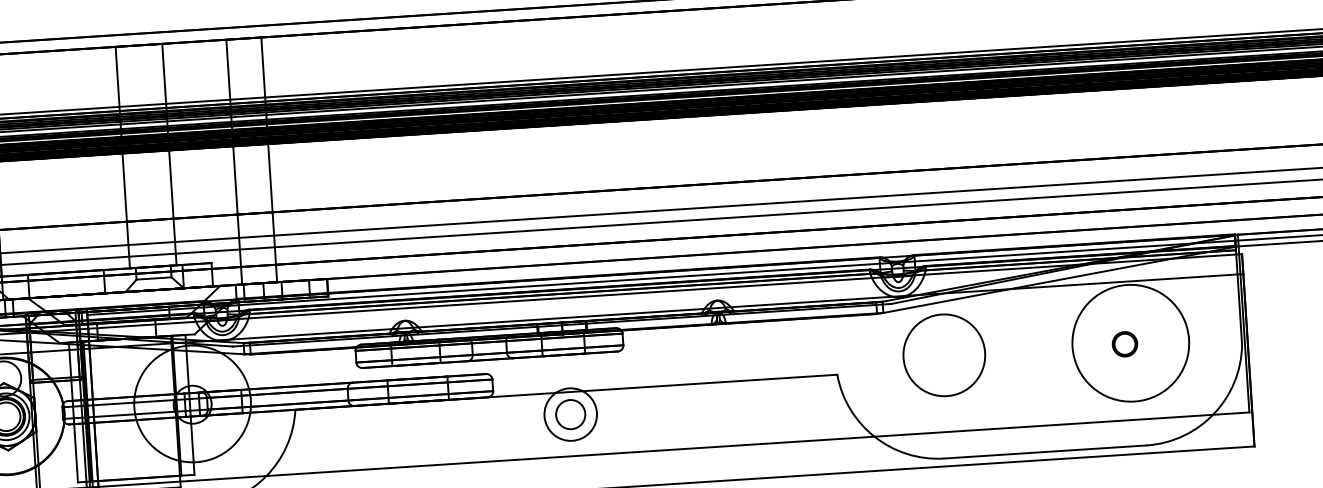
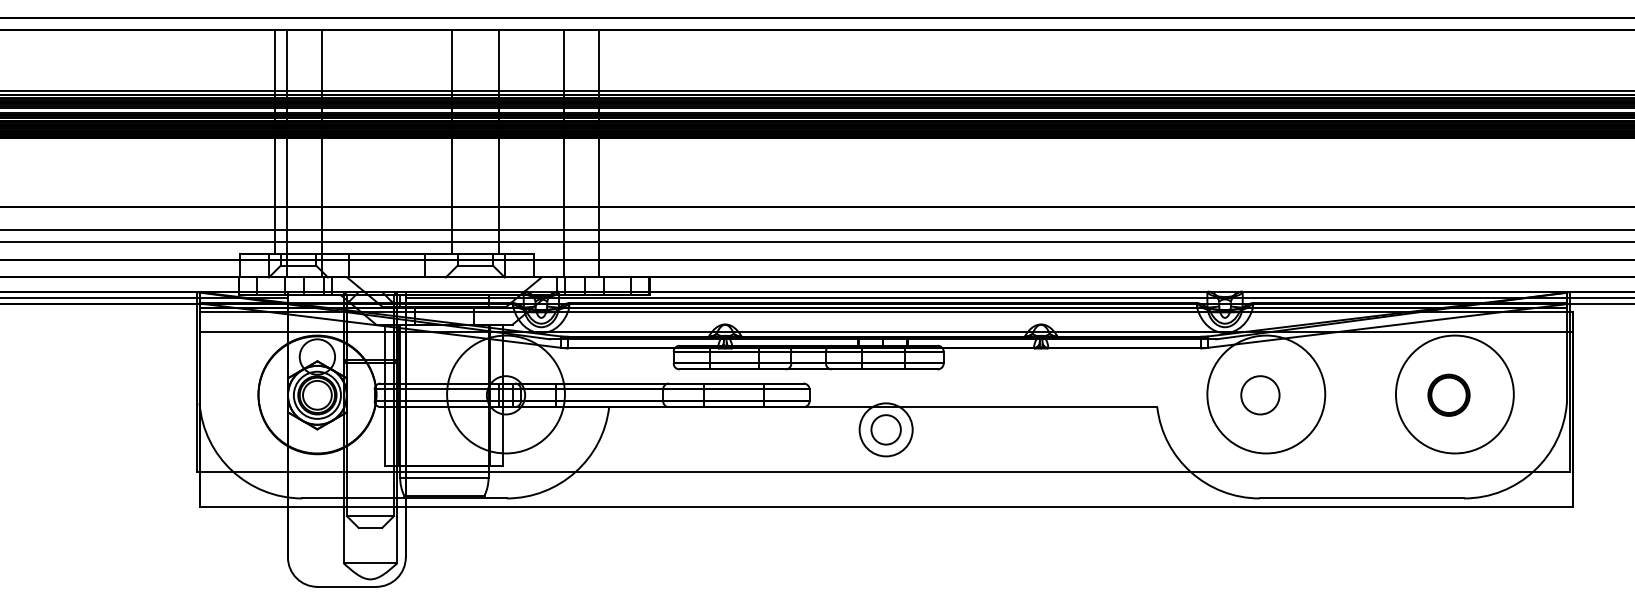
part: (1124, 343) -> (1448, 394), size x1.67
circle: (944, 355) -> (1266, 394), size x1.43
circle: (938, 356) -> (1260, 395), added

